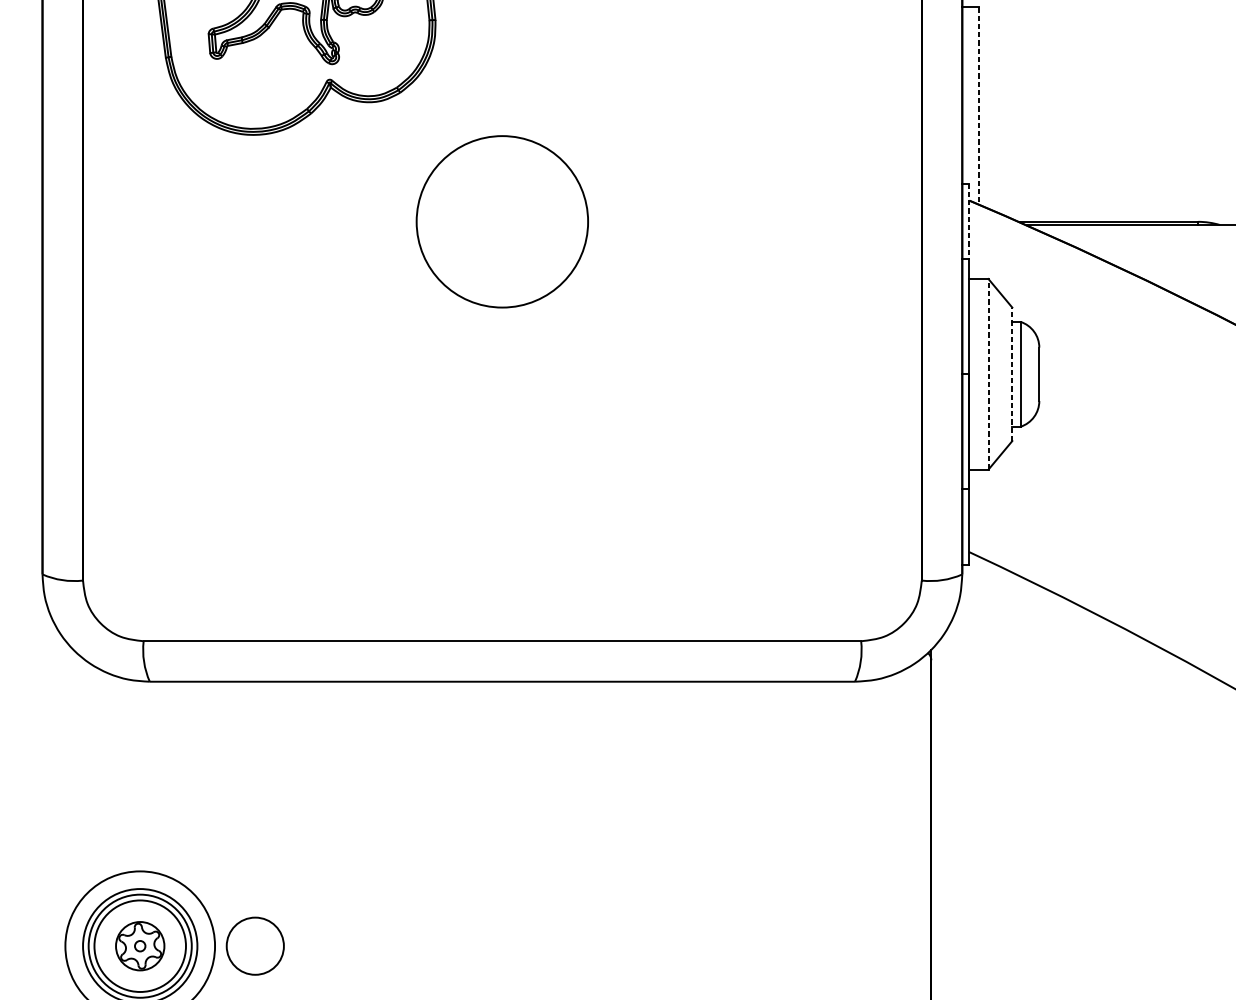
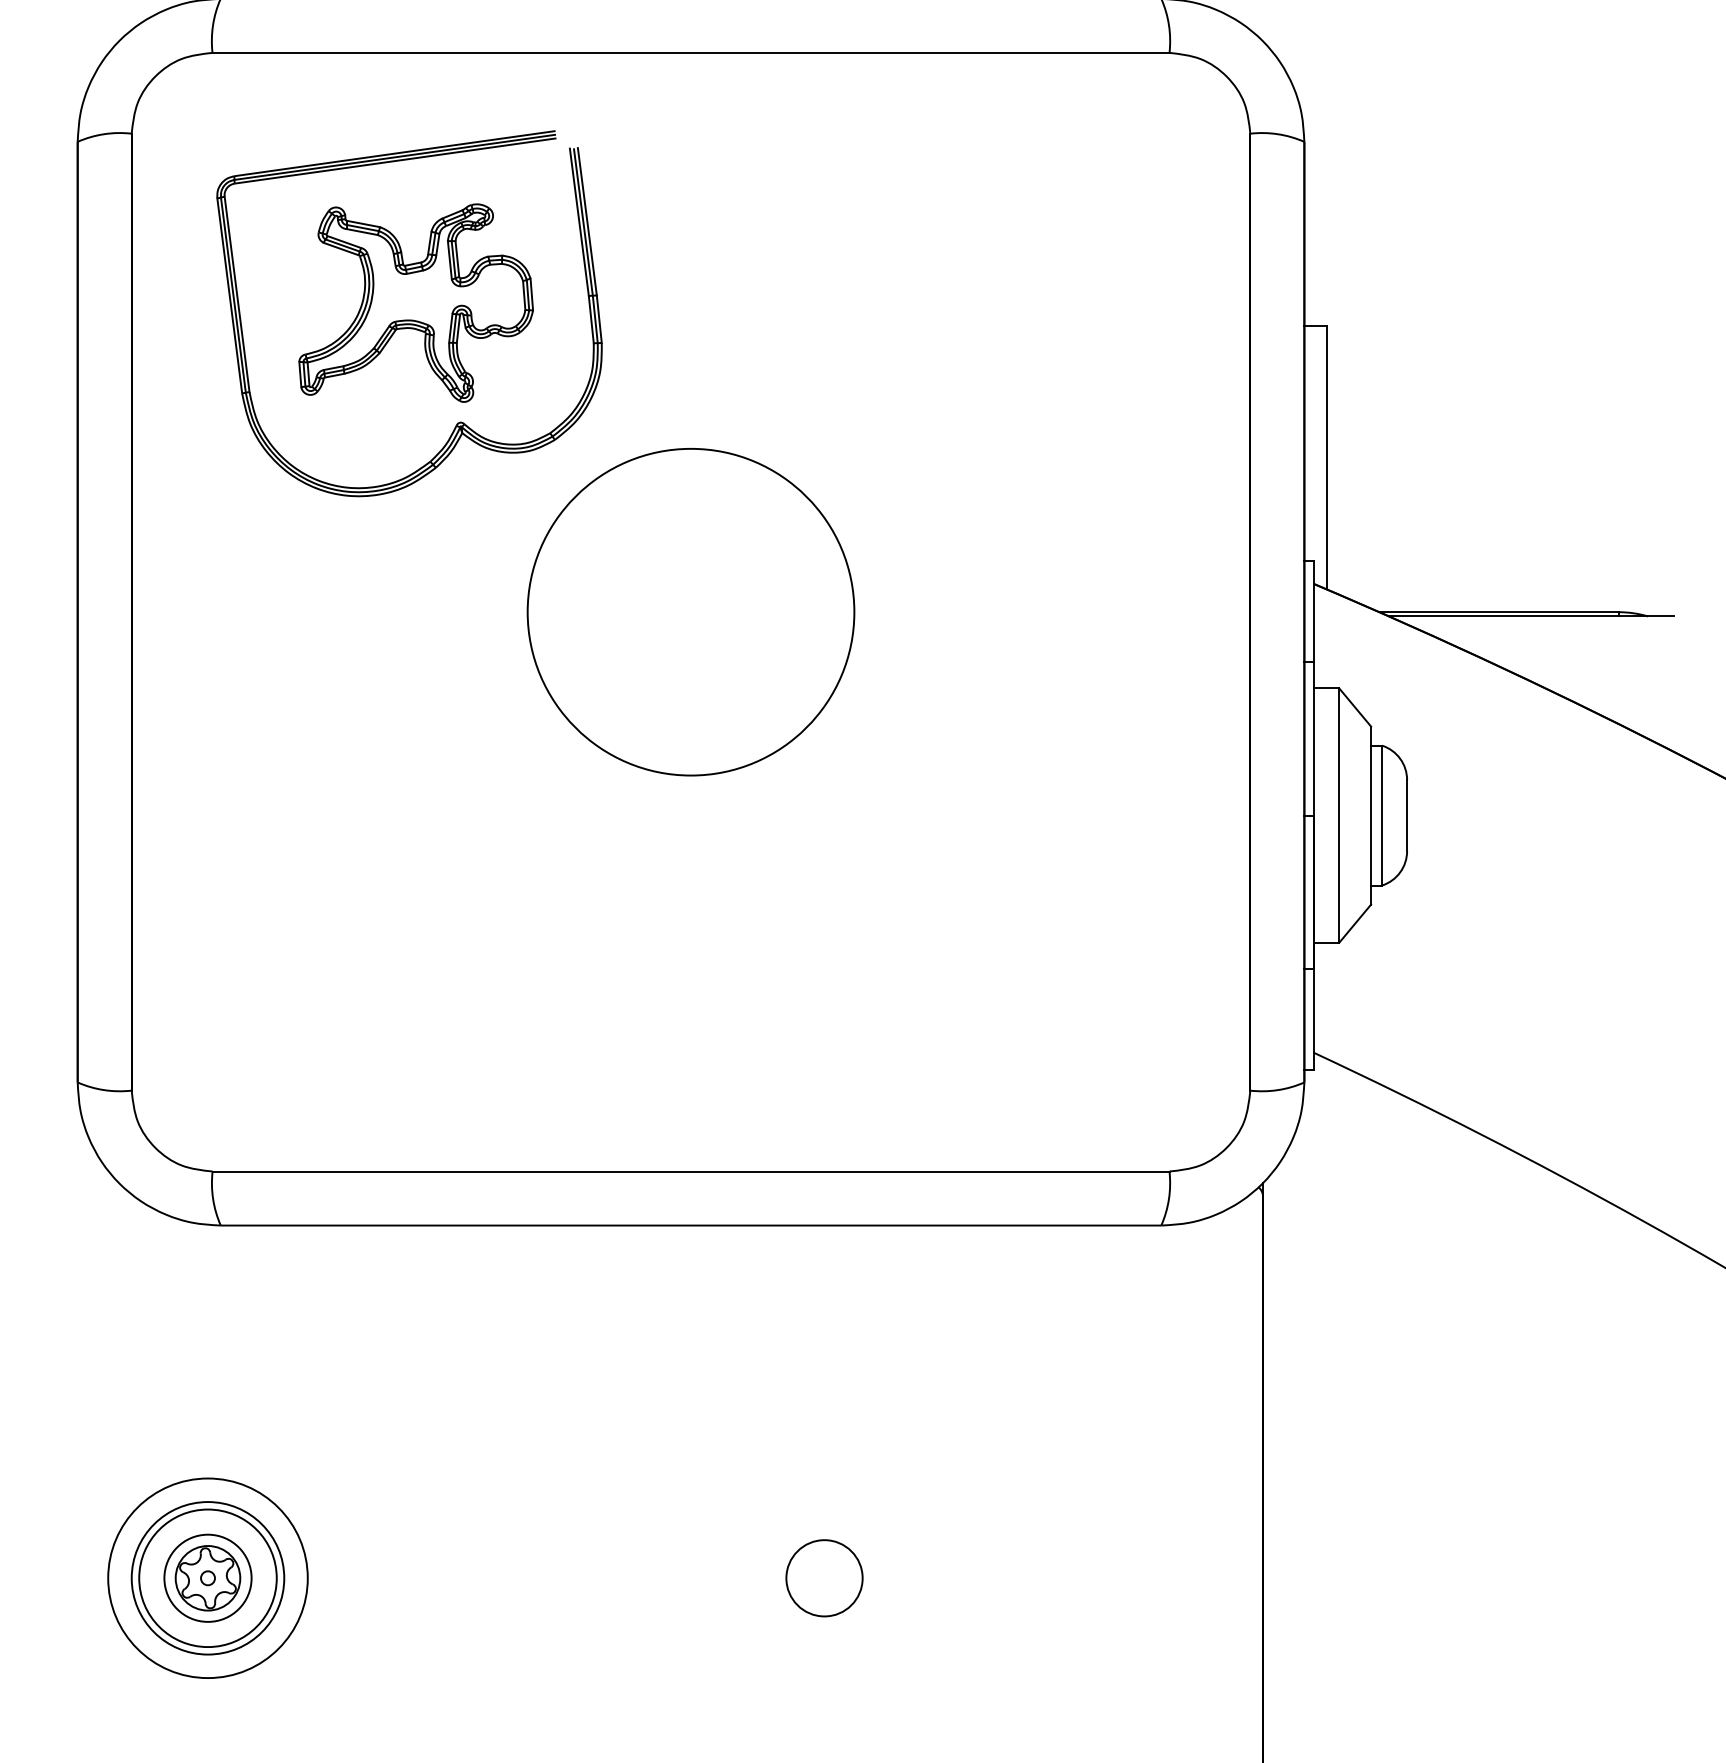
line: (978, 105) -> (1326, 457), dashed -> solid
circle: (502, 221) -> (690, 611), size x1.43
line: (969, 222) -> (1313, 612), dashed -> solid
line: (988, 374) -> (1339, 815), dashed -> solid
line: (1012, 374) -> (1371, 815), dashed -> solid
circle: (139, 945) -> (207, 1577), size x0.71
circle: (255, 946) -> (824, 1578), moved

